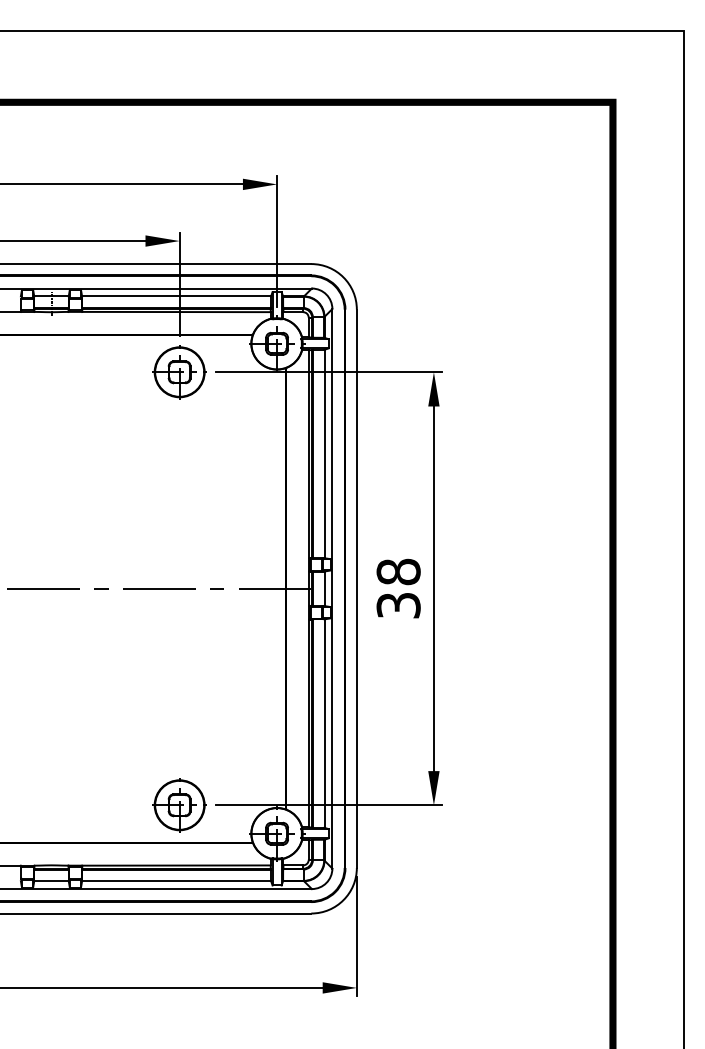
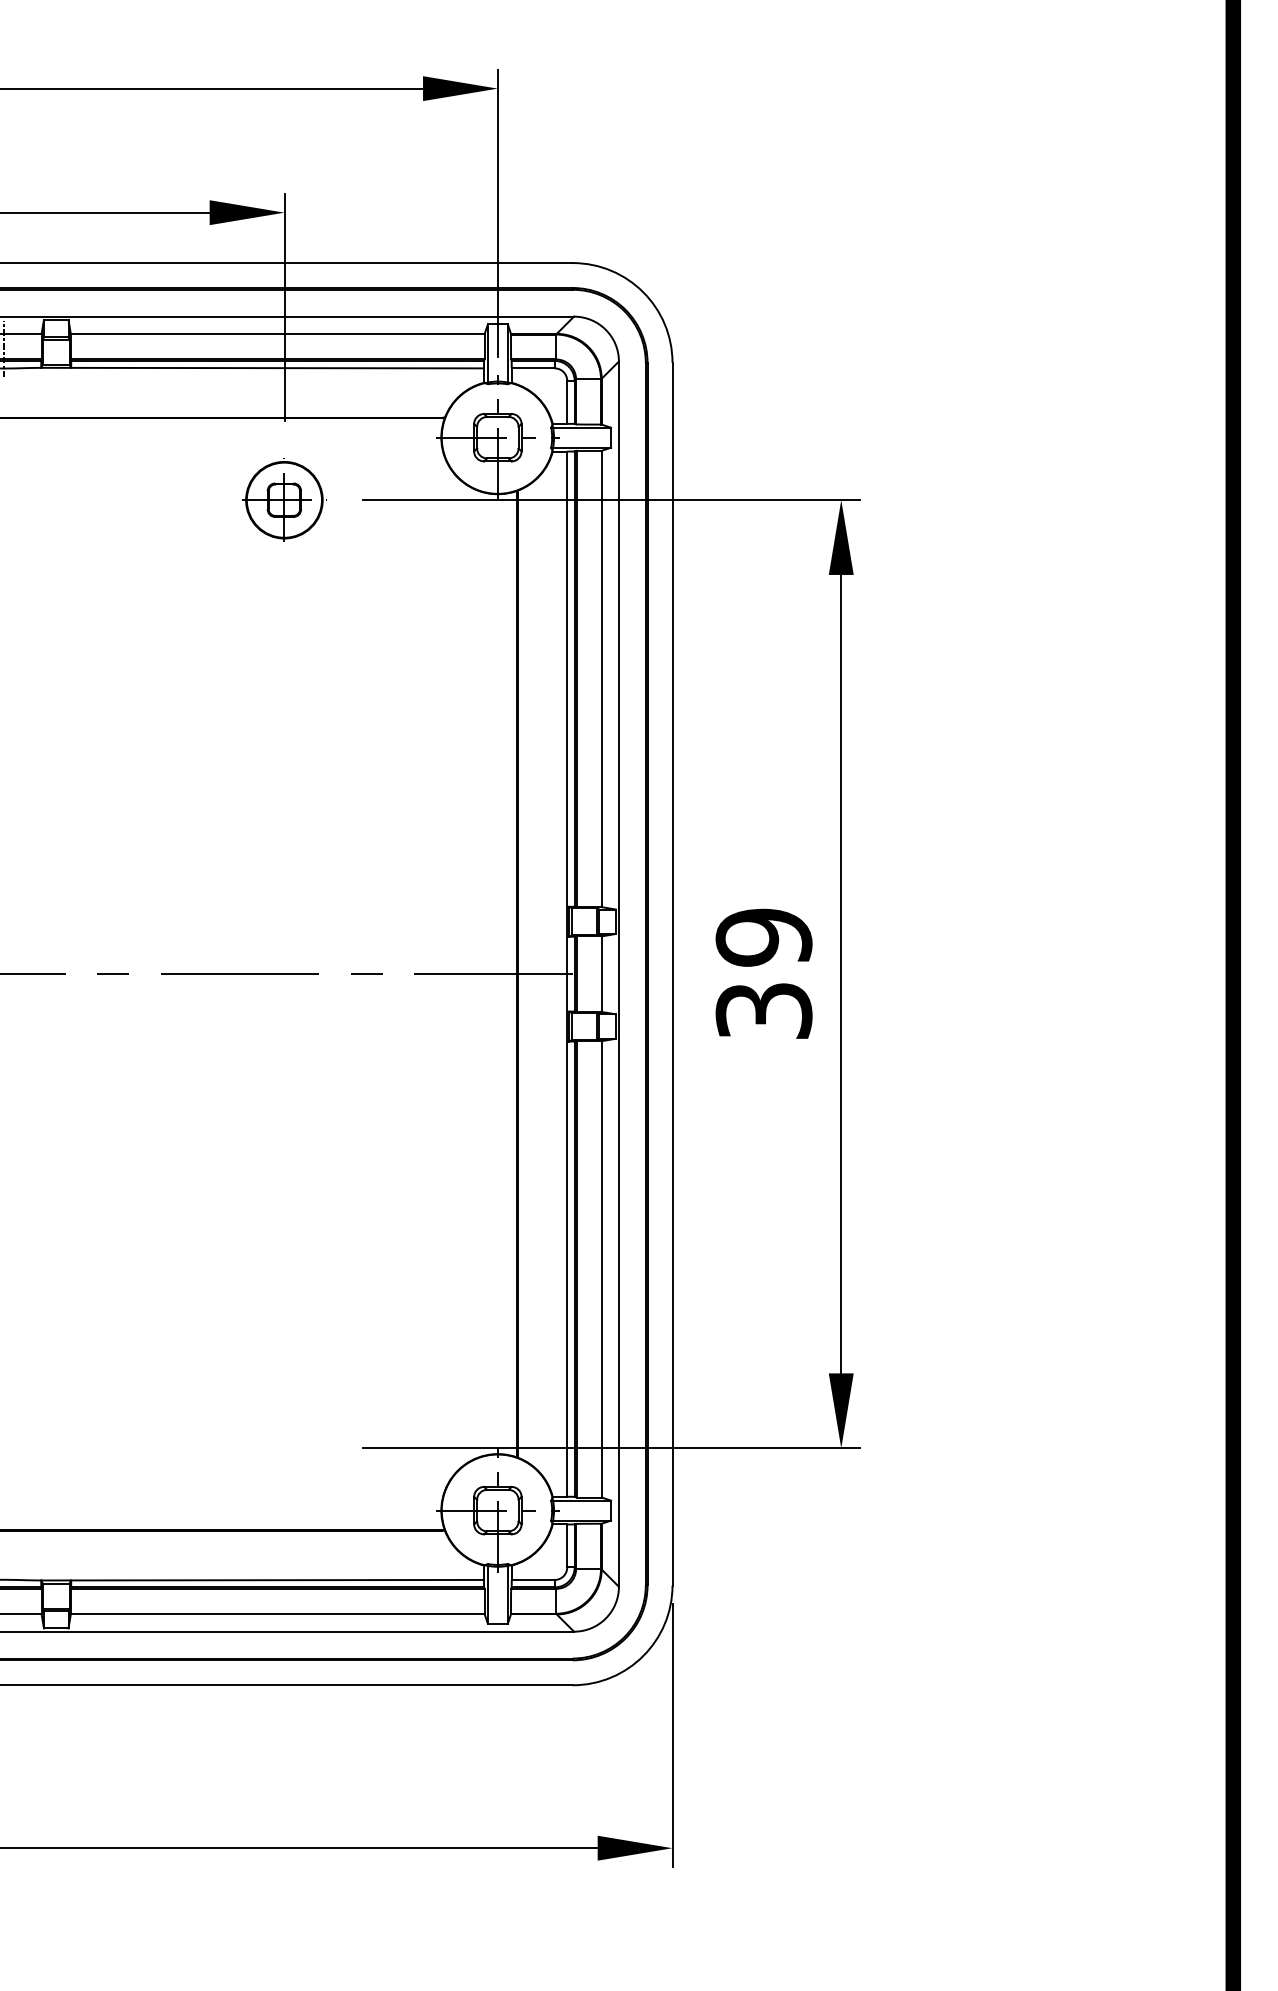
part: (179, 372) -> (284, 500), size x0.7
text: (398, 571) -> (763, 936), 38 -> 39
part: (179, 805) -> (284, 1448), removed

